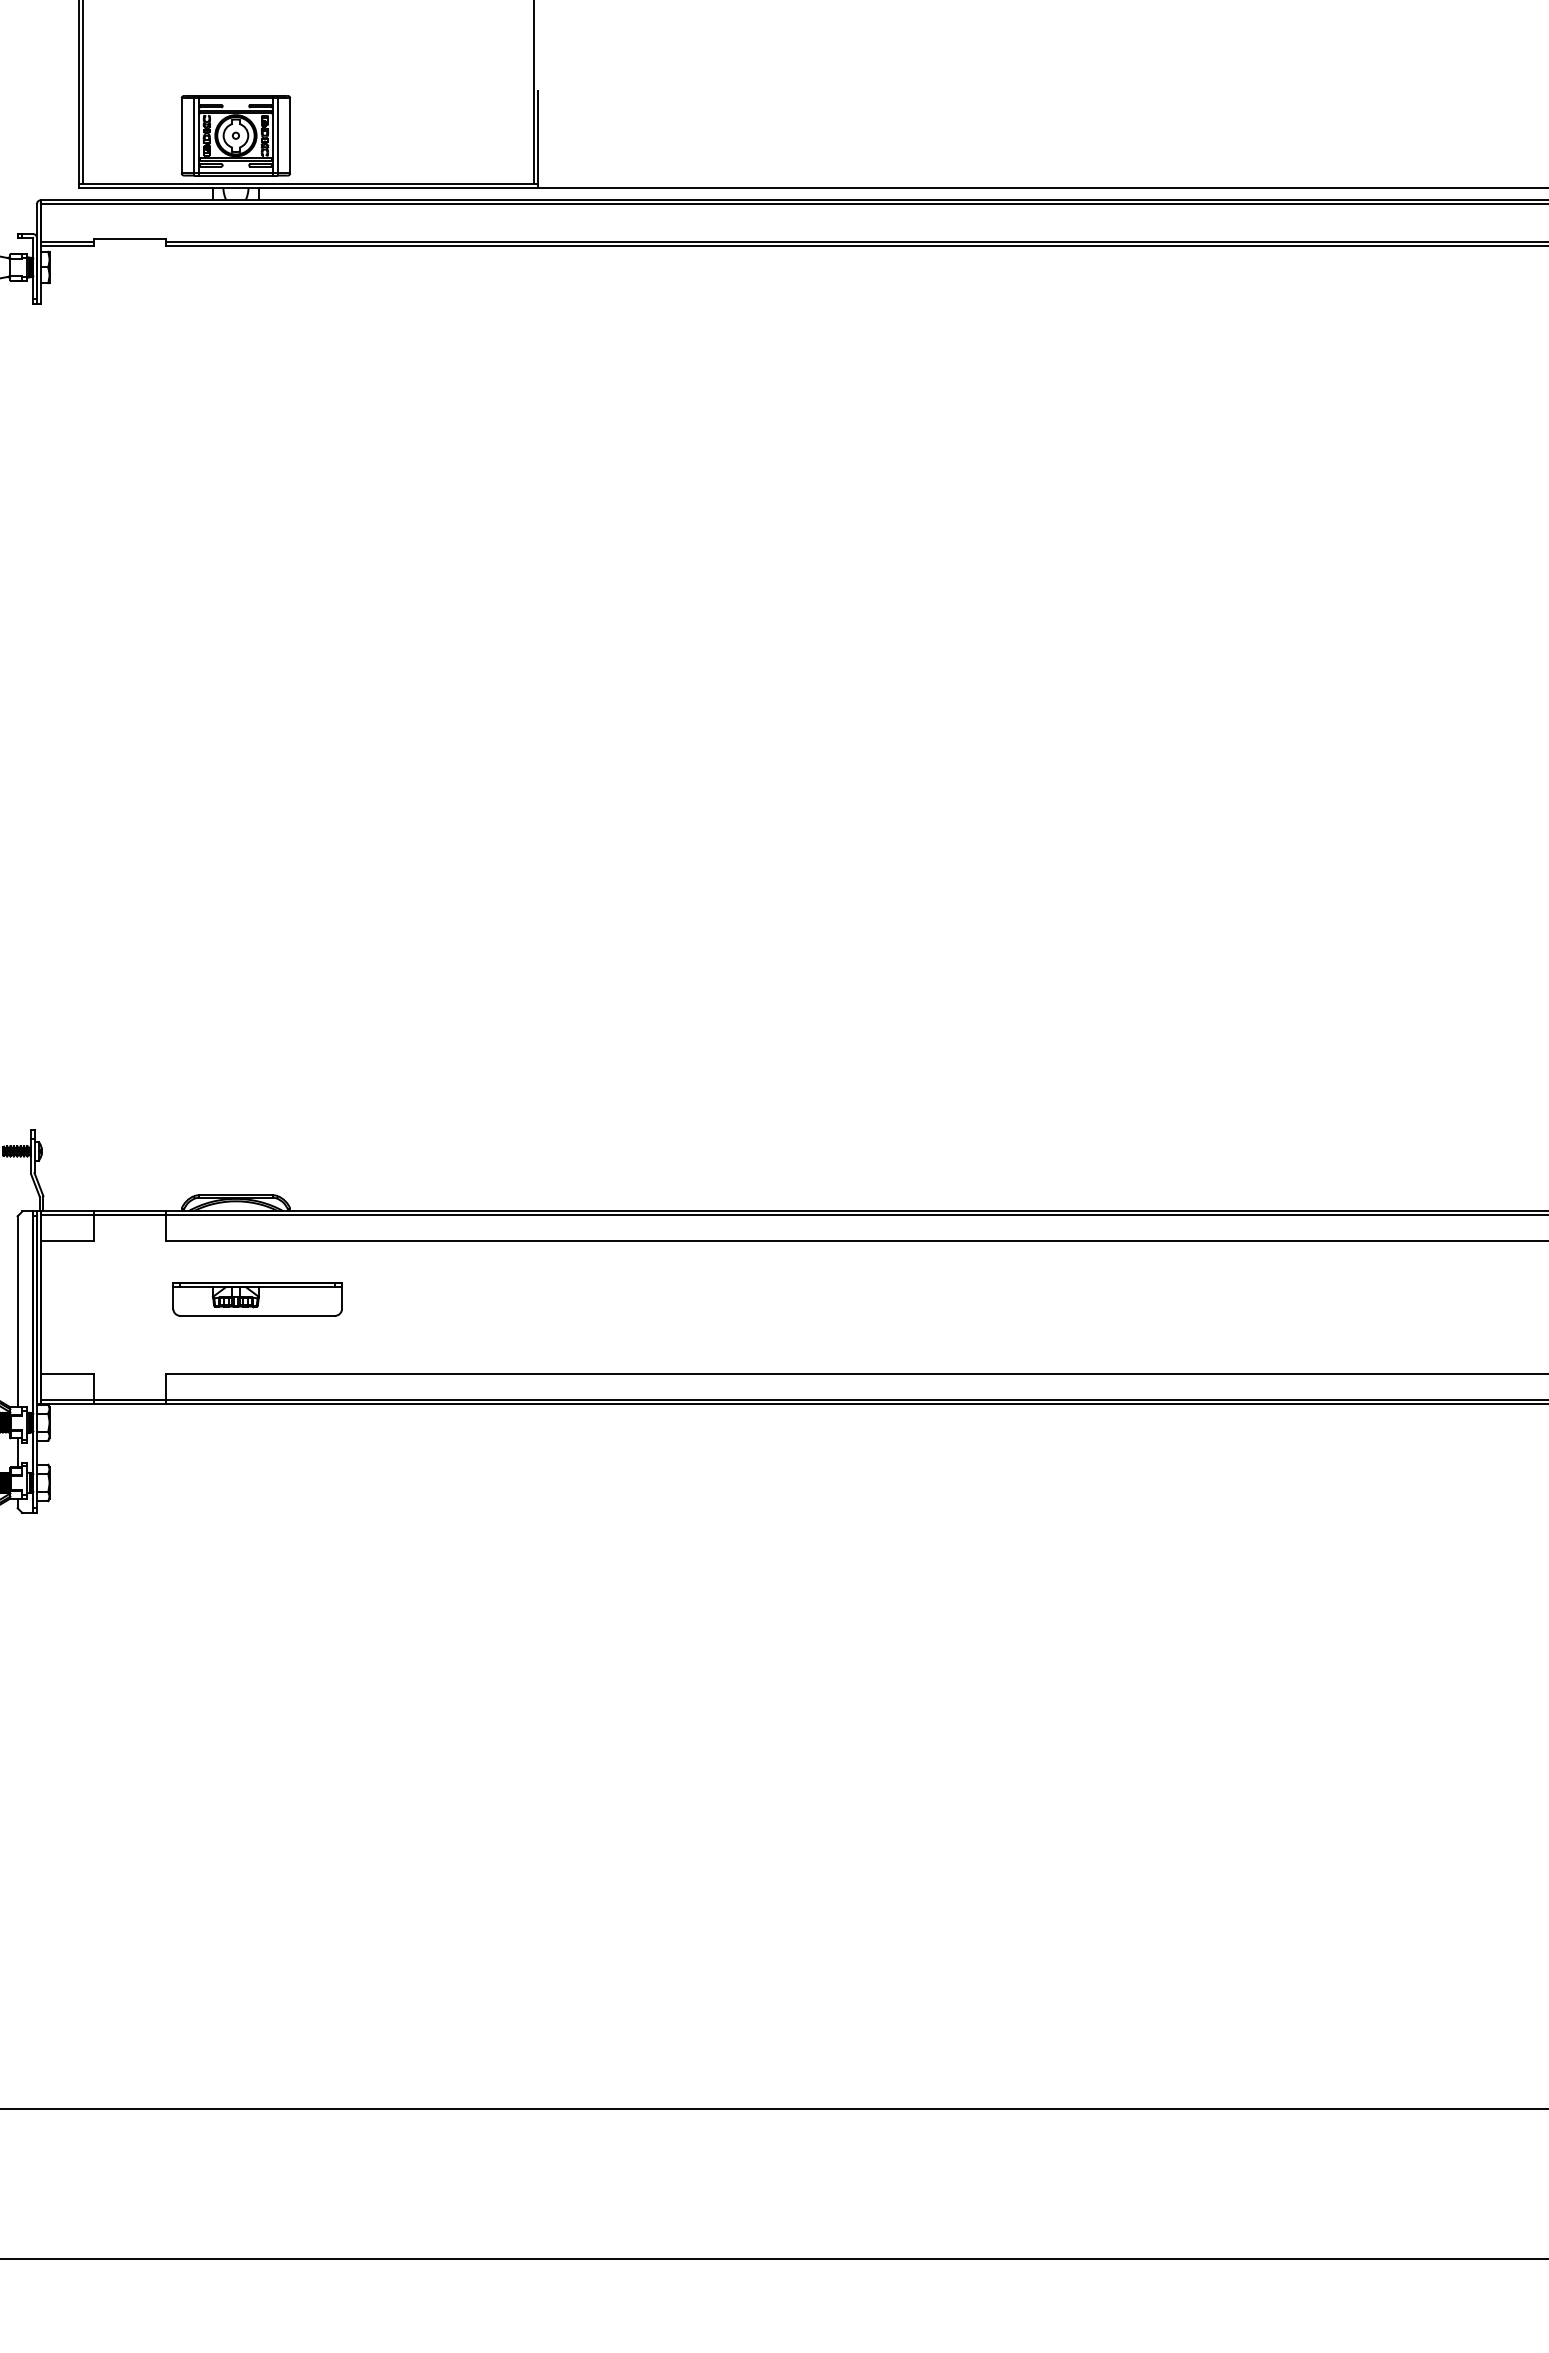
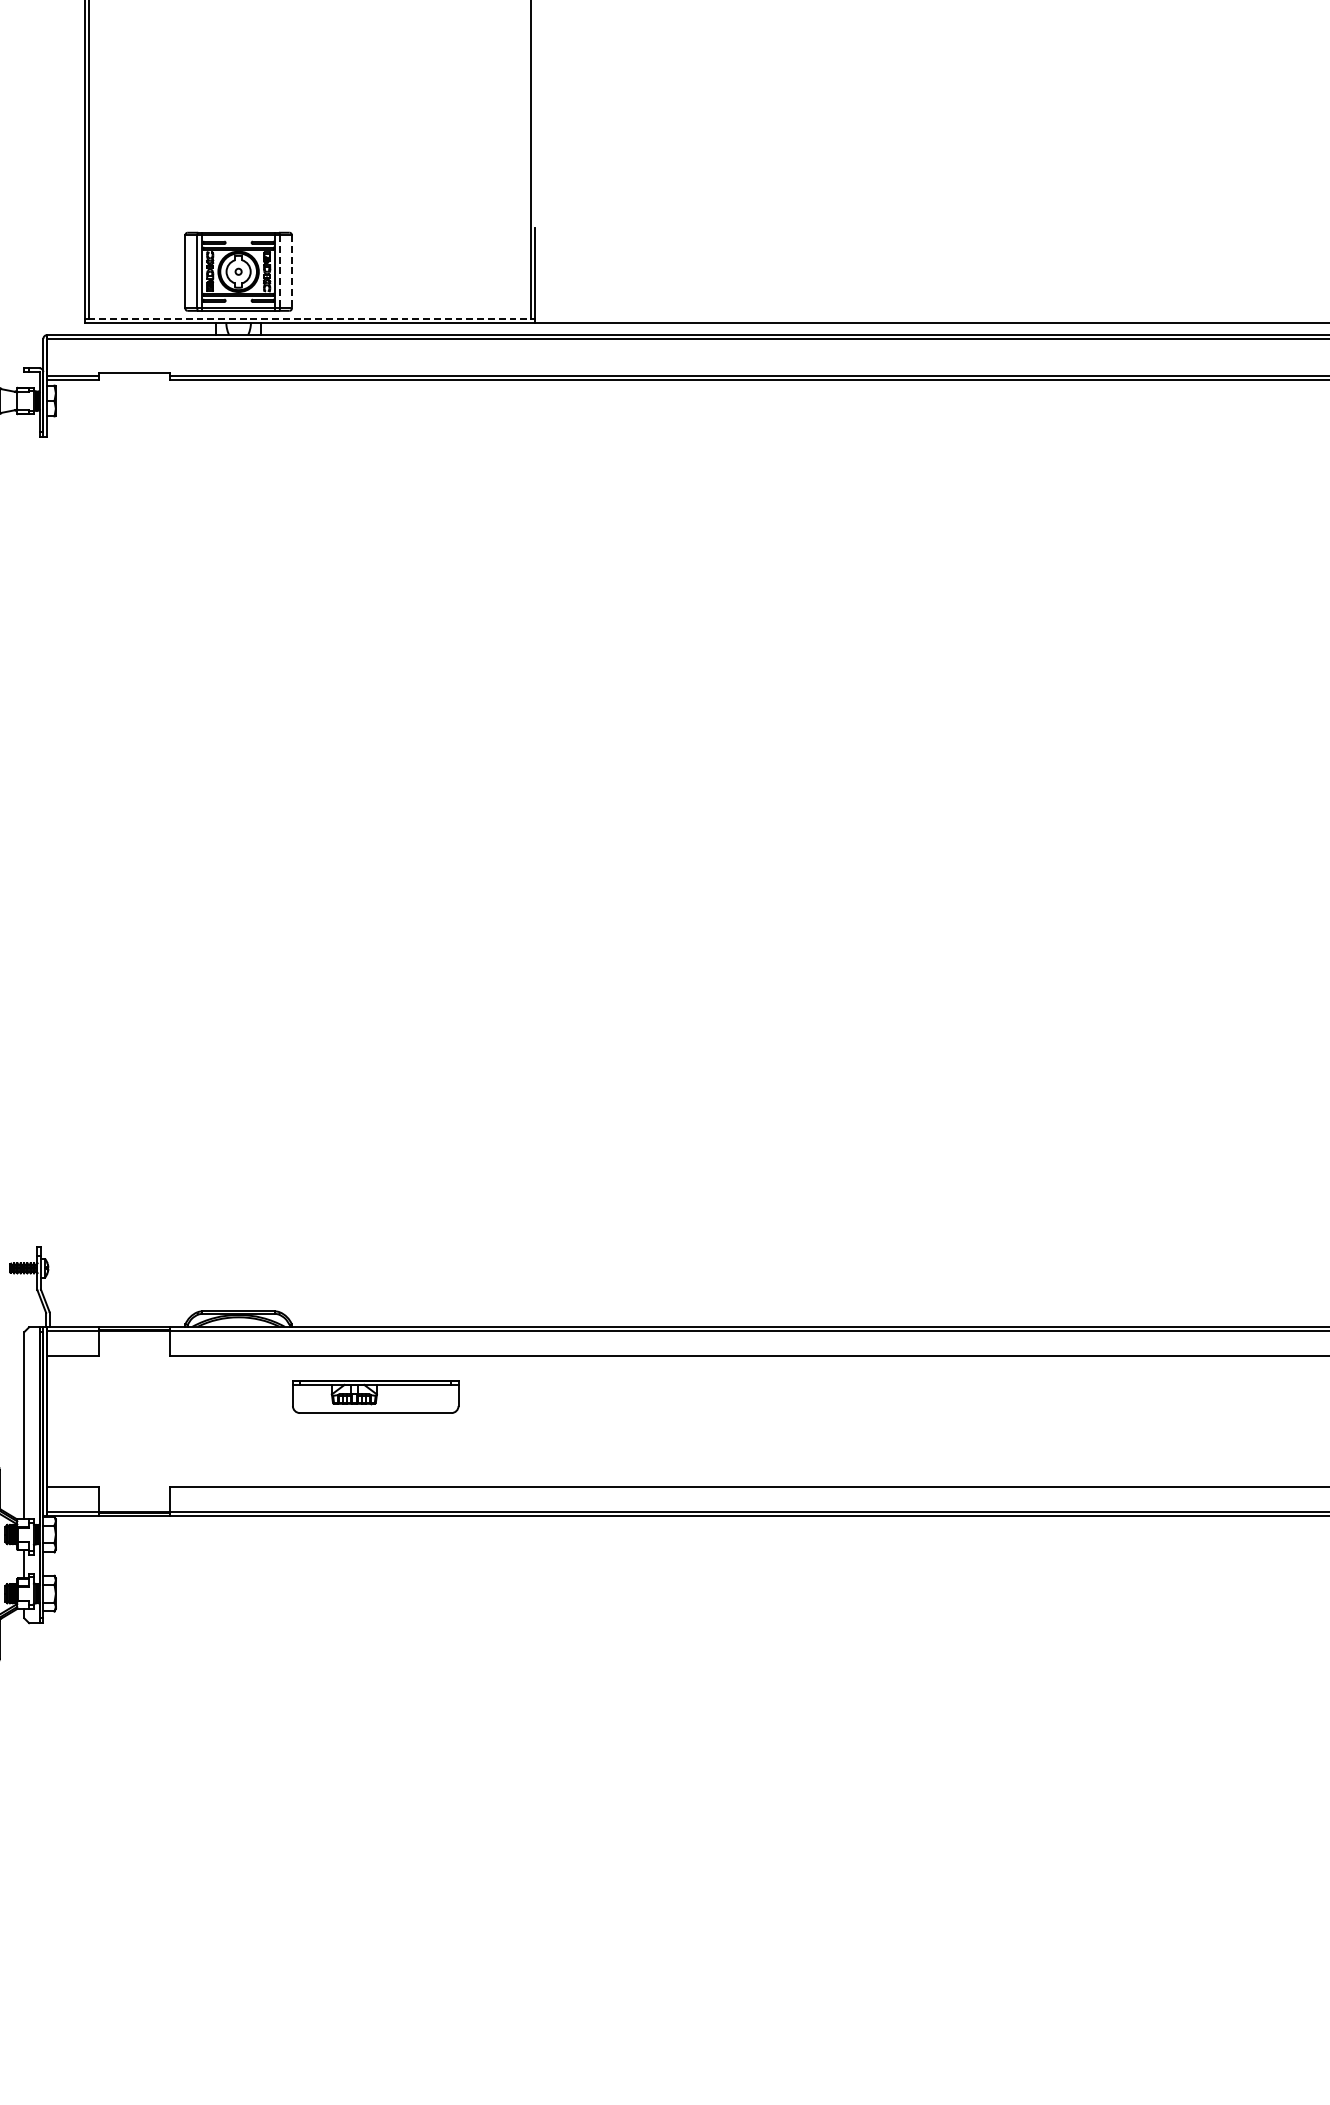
line: (278, 136) -> (280, 272), solid -> dashed
line: (290, 136) -> (292, 272), solid -> dashed
line: (308, 183) -> (309, 318), solid -> dashed
part: (257, 1299) -> (375, 1396), moved

